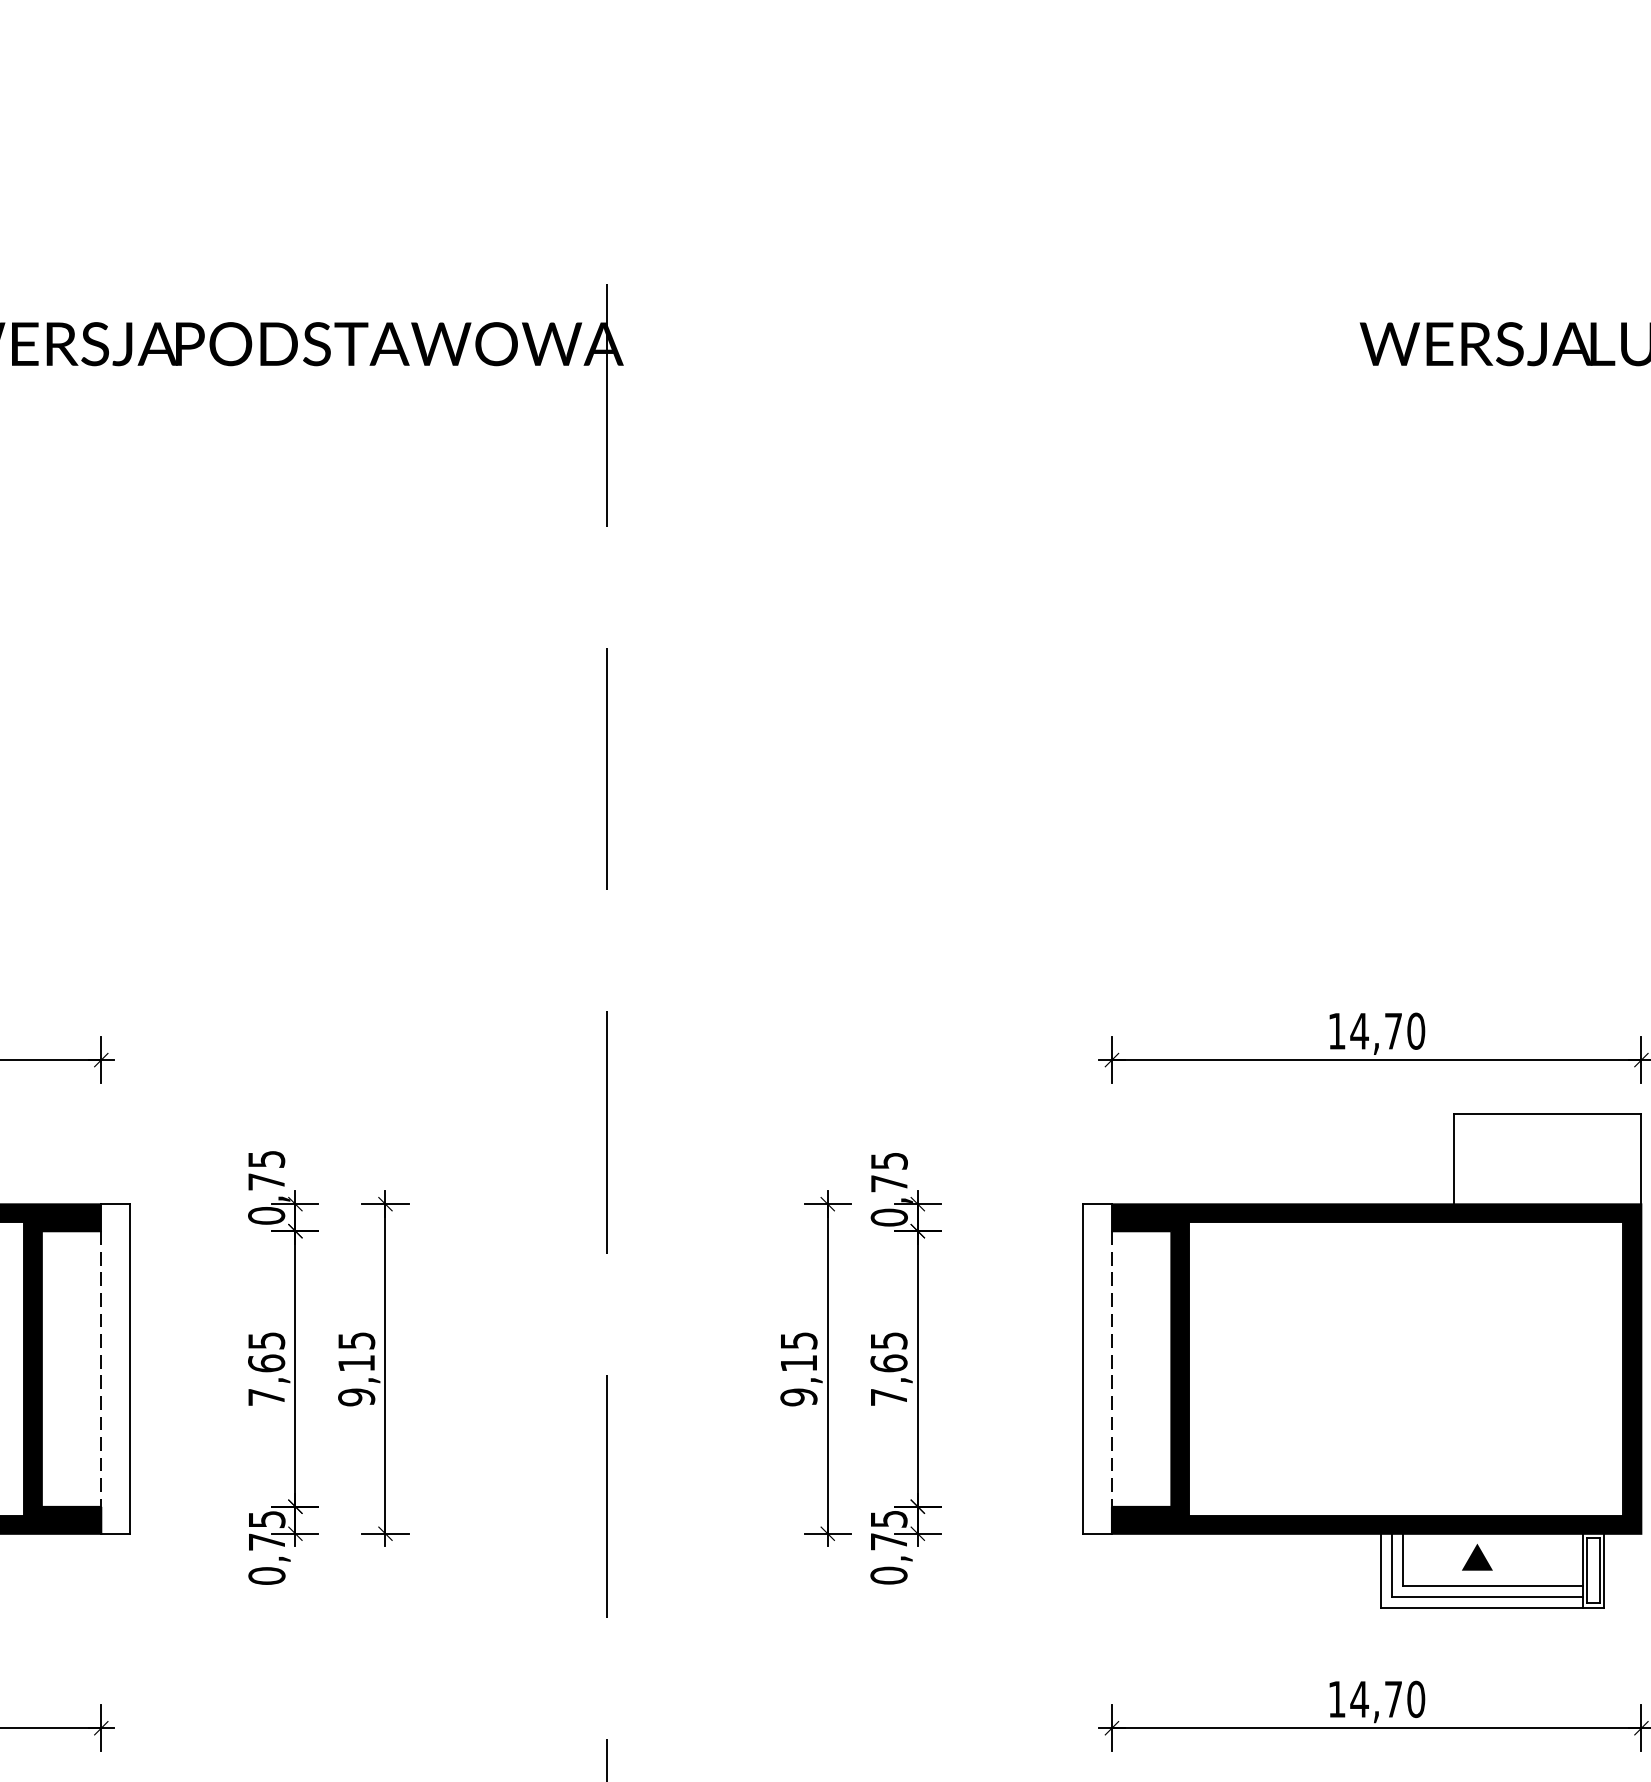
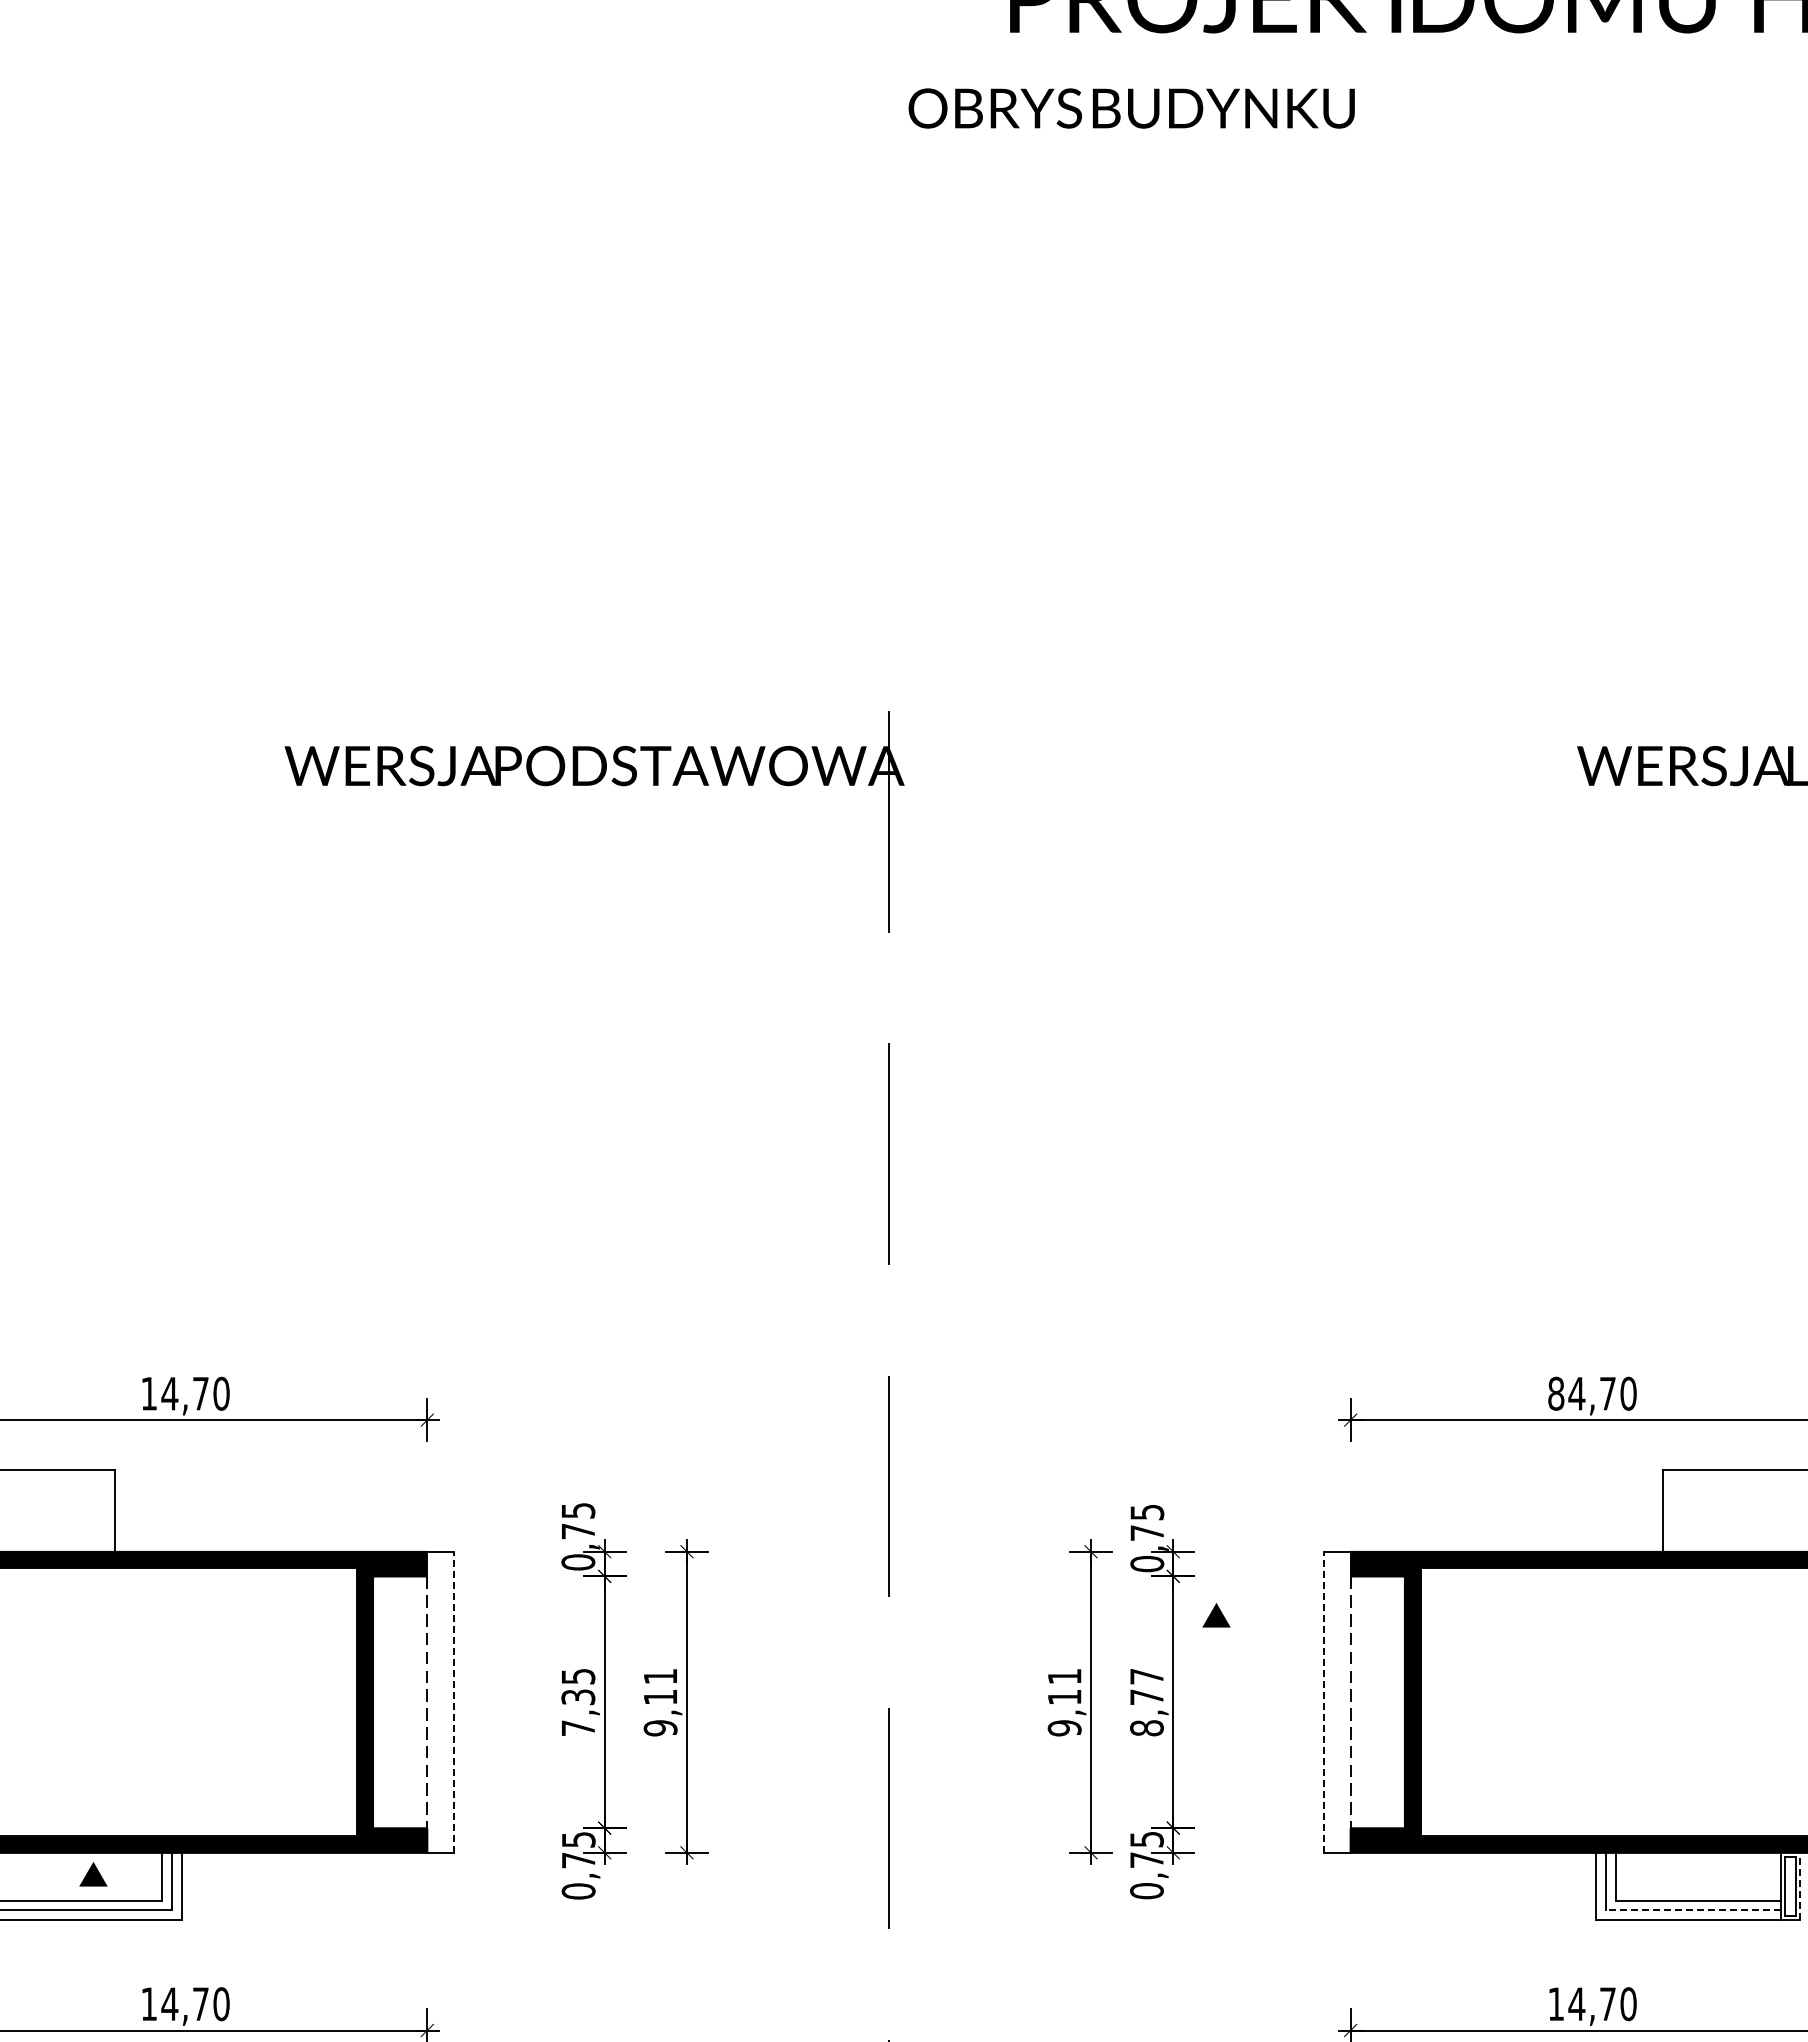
text: (1337, 1030) -> (1556, 1393), 14,70 -> 84,70
text: (356, 1340) -> (660, 1676), 9,15 -> 9,11
text: (798, 1340) -> (1064, 1676), 9,15 -> 9,11
text: (266, 1363) -> (578, 1697), 7,65 -> 7,35
line: (129, 1369) -> (453, 1702), solid -> dashed
text: (888, 1369) -> (1146, 1702), 7,65 -> 8,77
line: (1083, 1369) -> (1324, 1702), solid -> dashed
part: (1477, 1557) -> (1216, 1615), moved
line: (1604, 1570) -> (1800, 1886), solid -> dashed
line: (1486, 1596) -> (1692, 1910), solid -> dashed

